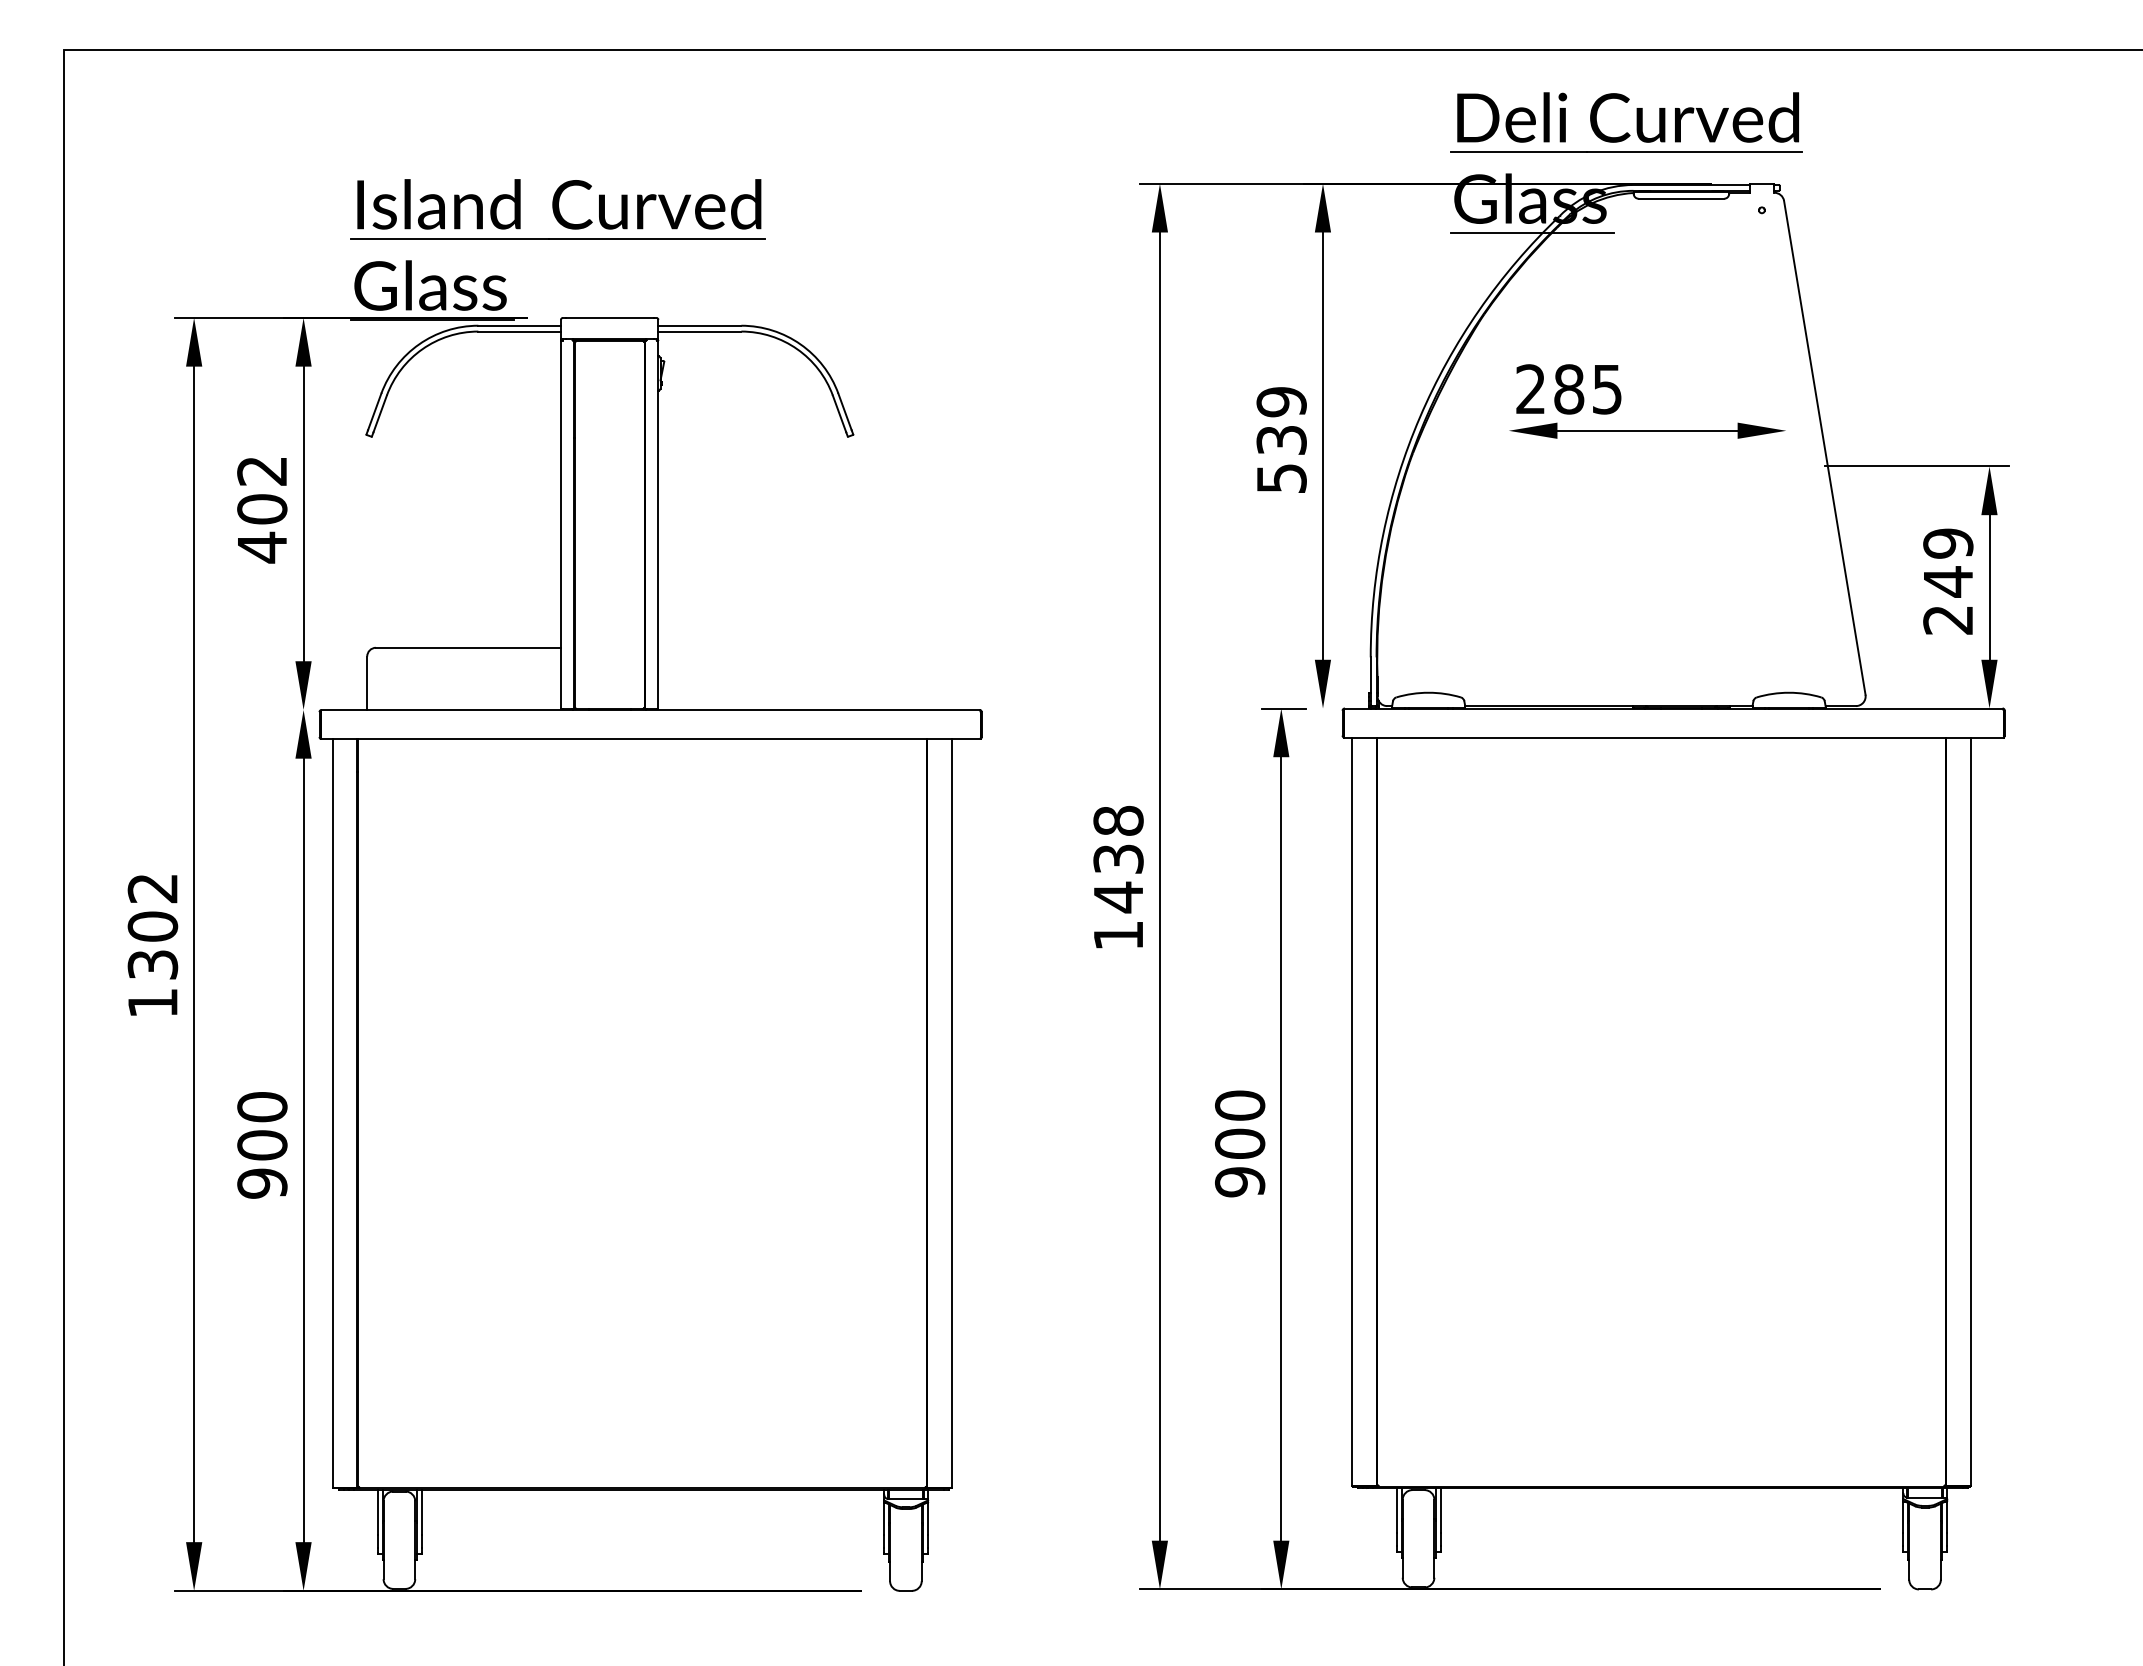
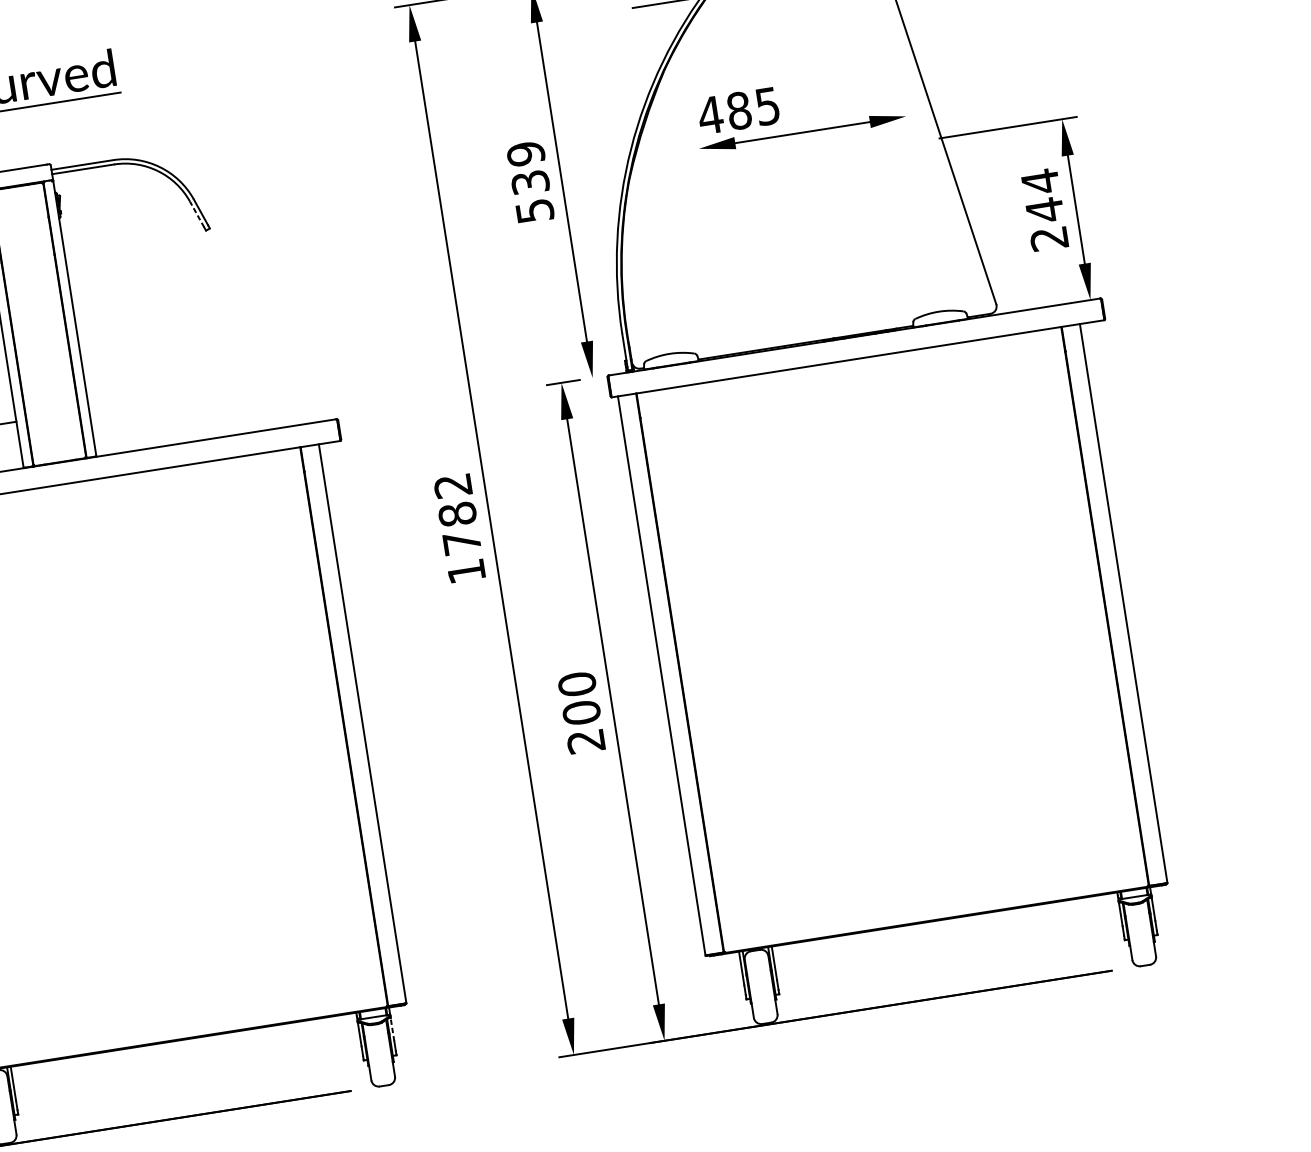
text: (1530, 388) -> (710, 114), 285 -> 485
line: (839, 413) -> (197, 214), solid -> dashed
text: (1948, 543) -> (1040, 181), 249 -> 244
text: (1118, 859) -> (457, 514), 1438 -> 1782
text: (1240, 1182) -> (586, 741), 900 -> 200
line: (928, 1519) -> (392, 1029), solid -> dashed

